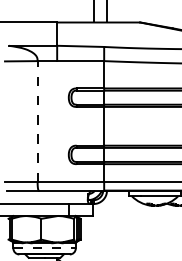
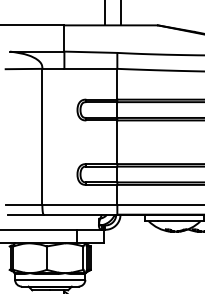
line: (37, 121) -> (42, 136), dashed -> solid
line: (45, 248) -> (51, 279), dashed -> solid

